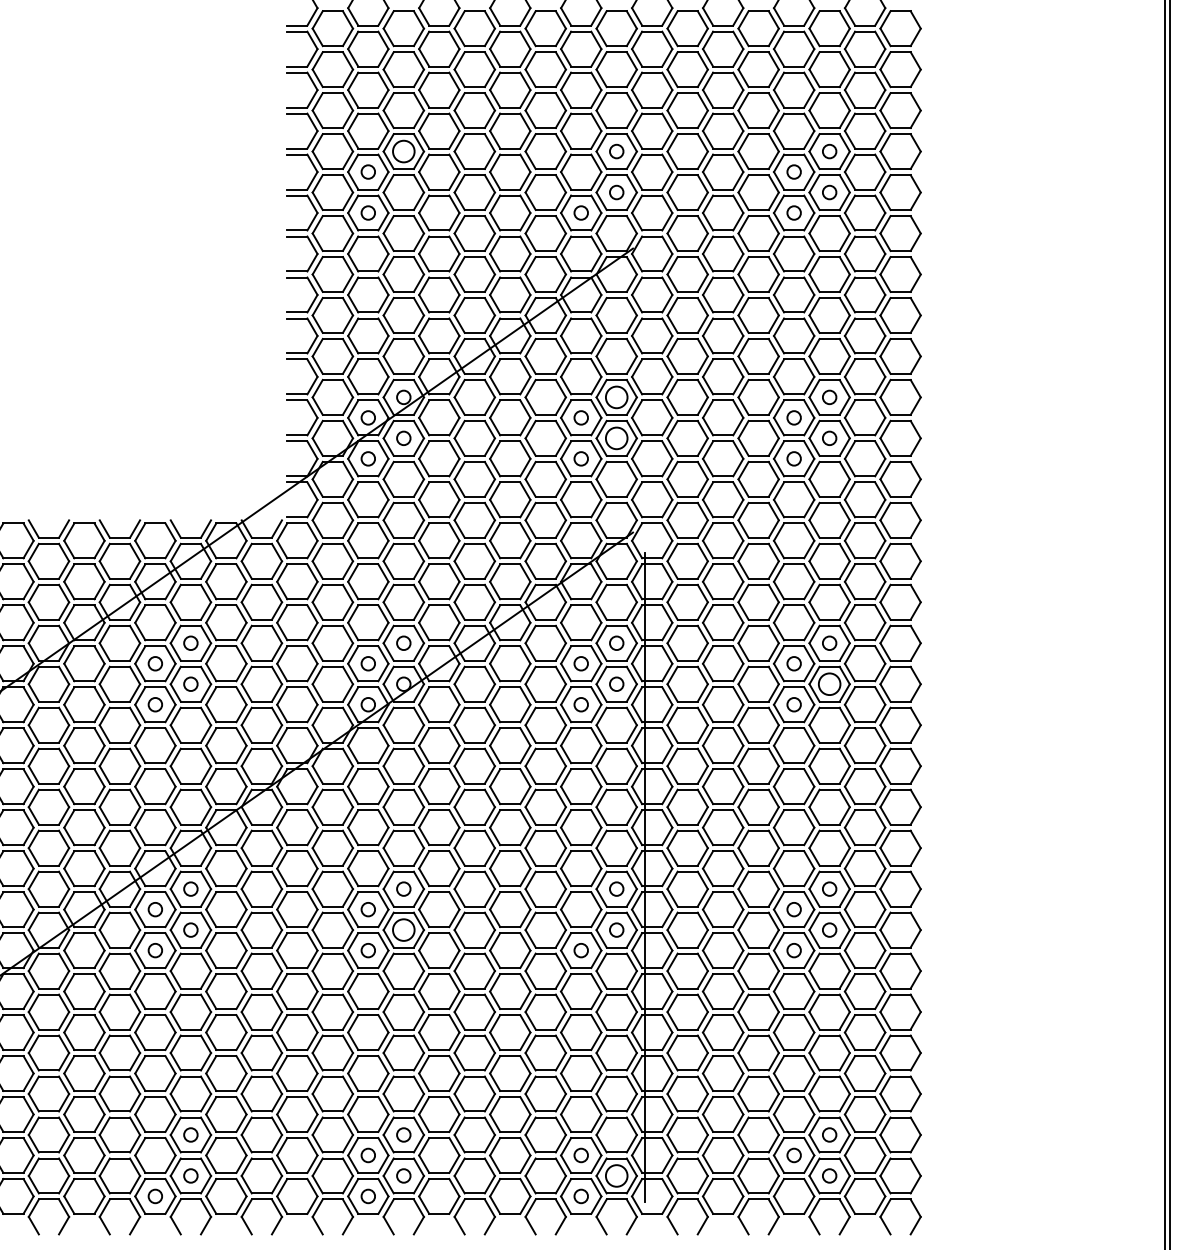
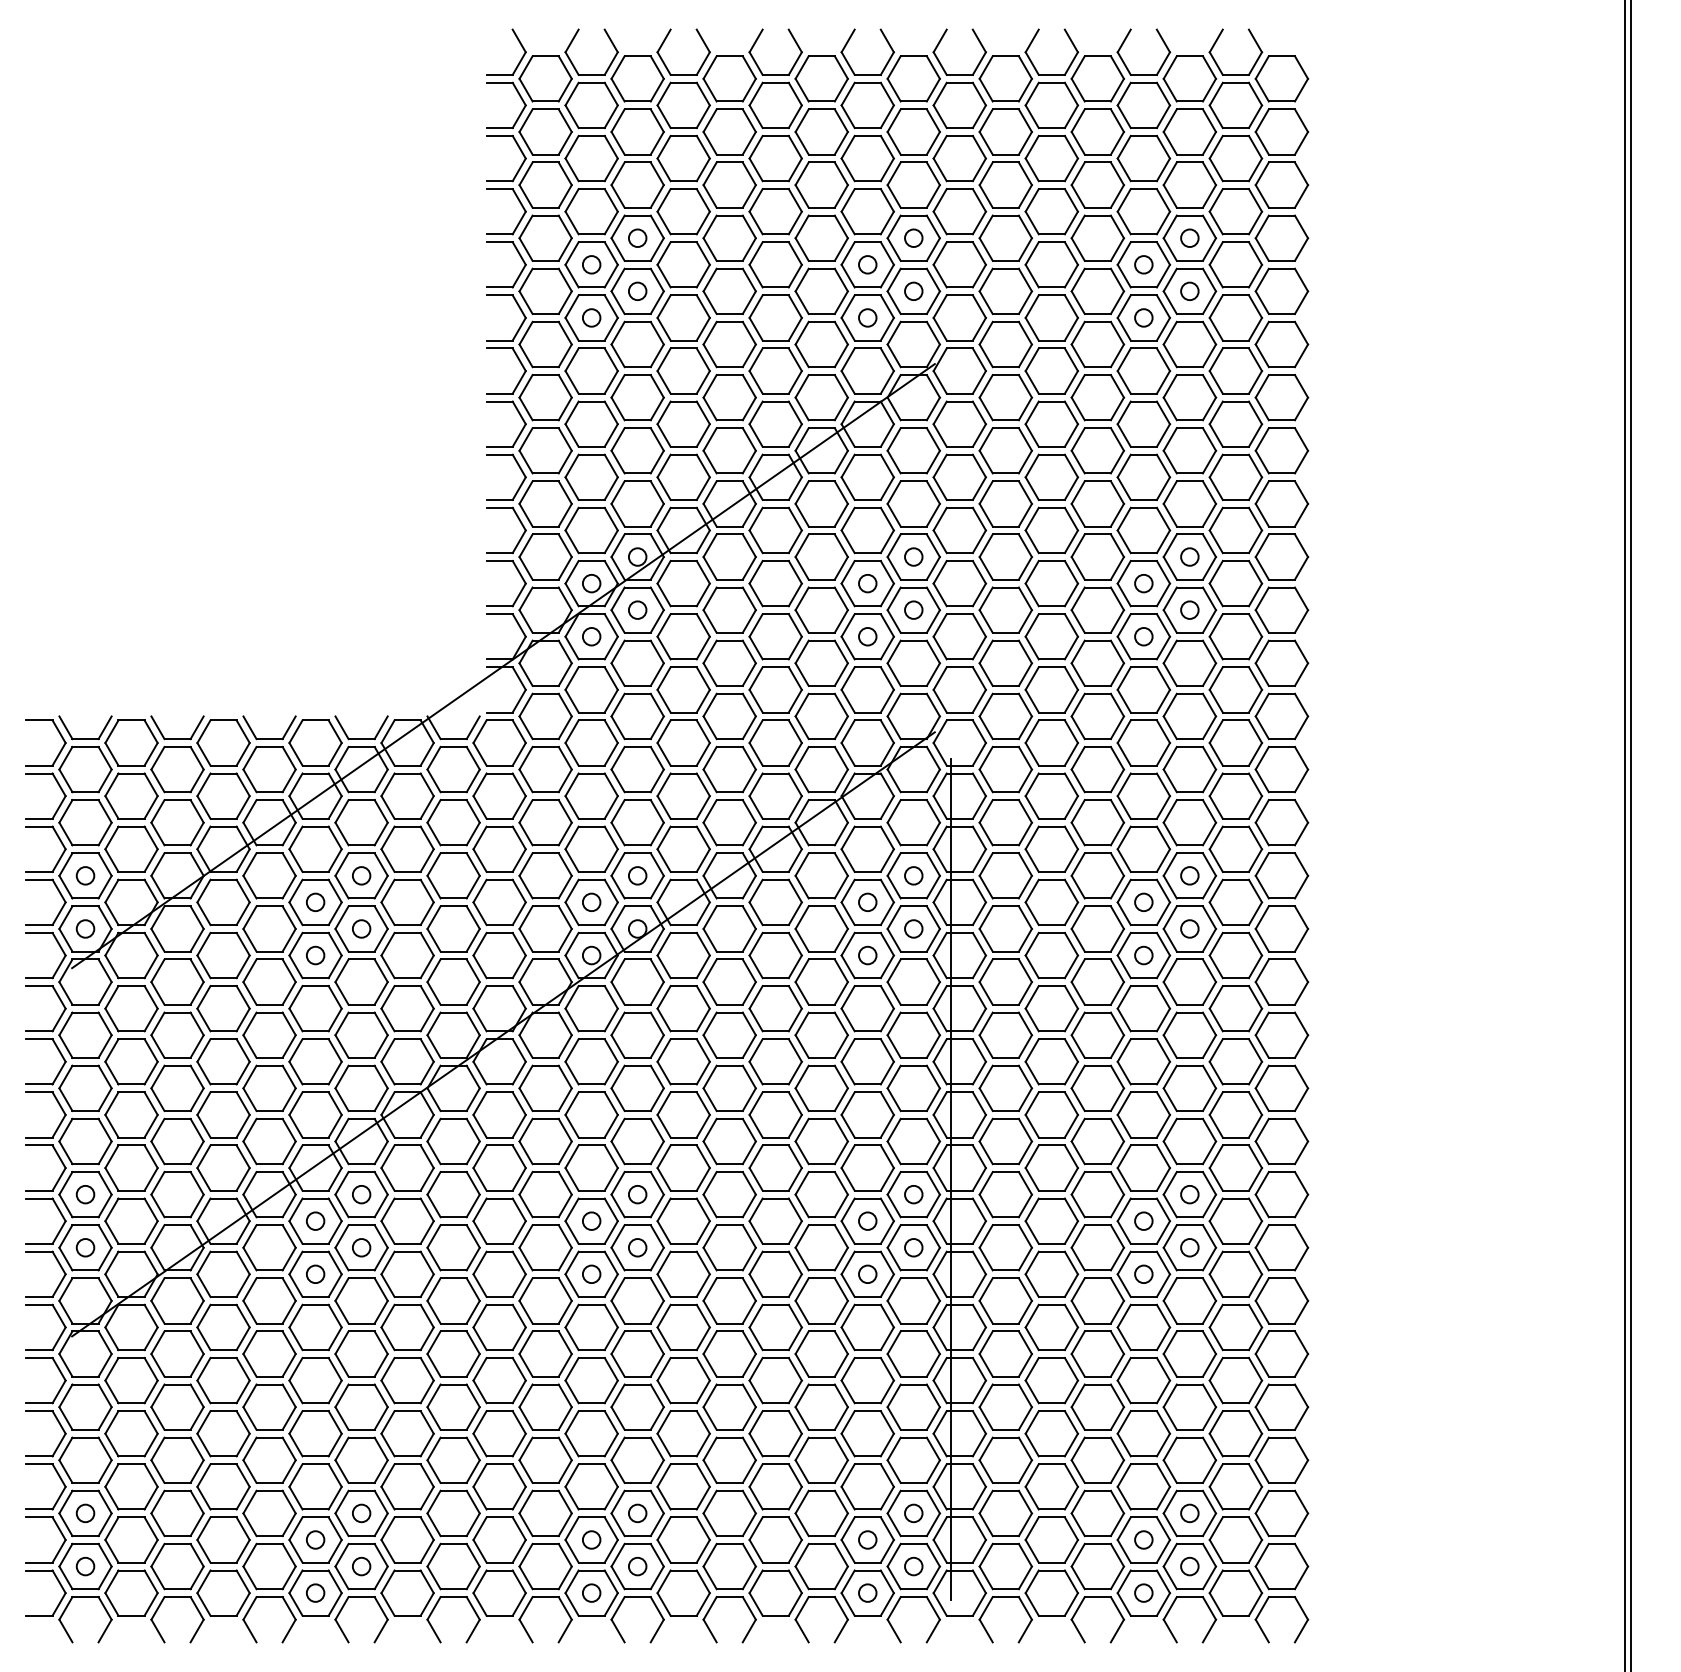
circle: (403, 151) -> (637, 238), size x0.62
circle: (581, 171) -> (867, 264), added
circle: (403, 191) -> (637, 290), added
circle: (616, 397) -> (913, 556), size x0.62
circle: (616, 437) -> (913, 609), size x0.62
circle: (829, 683) -> (1189, 928), size x0.62
circle: (581, 909) -> (867, 1220), added
circle: (403, 929) -> (637, 1247), size x0.62
circle: (616, 1135) -> (913, 1513), added
circle: (155, 1155) -> (315, 1539), added
circle: (616, 1175) -> (913, 1566), size x0.62
circle: (793, 1195) -> (1143, 1592), added

